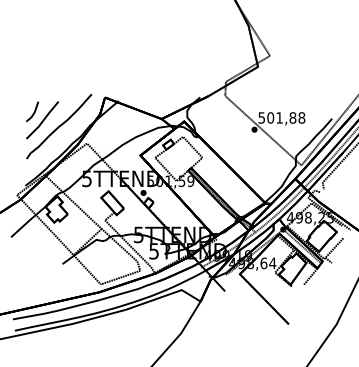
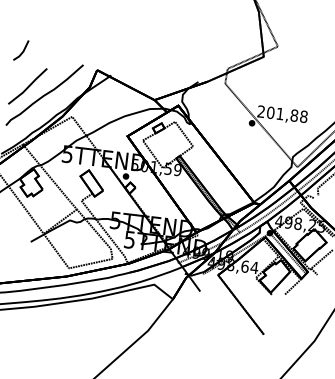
part: (32, 111) -> (21, 50), moved
text: (261, 117) -> (261, 111), 501,88 -> 201,88

